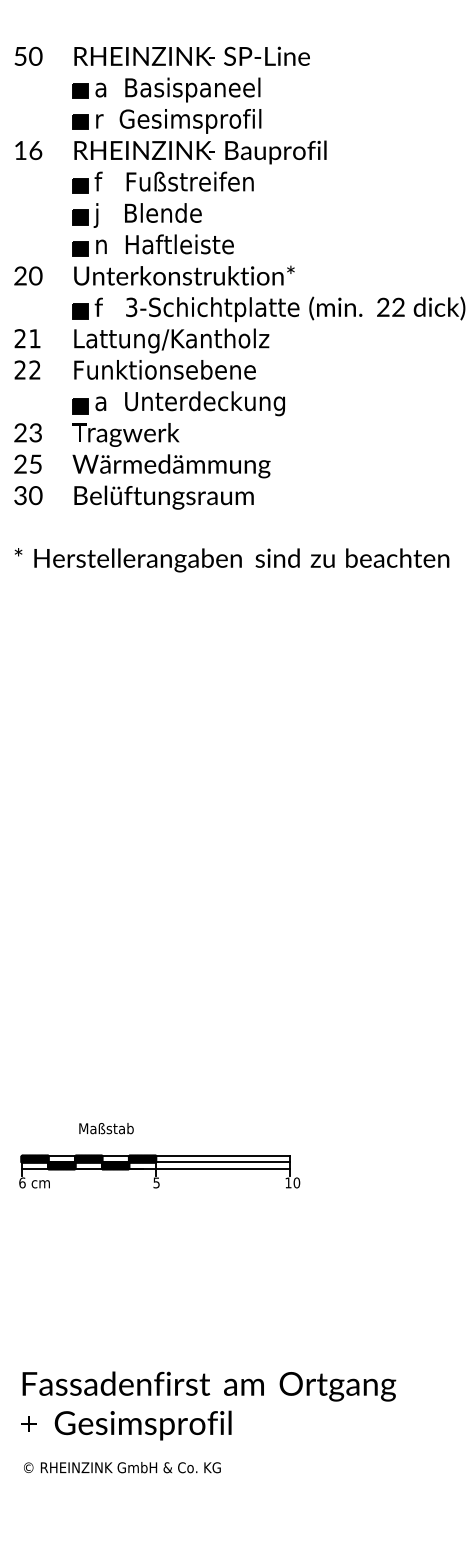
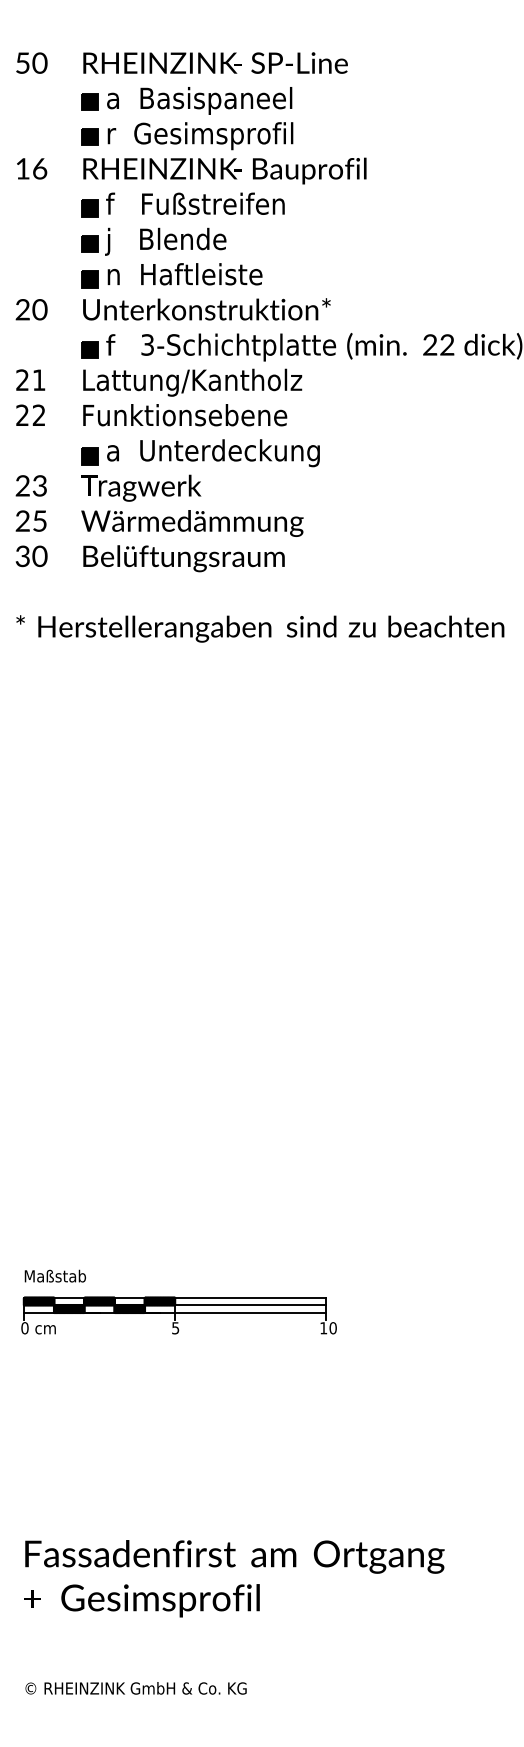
text: (106, 1128) -> (55, 1276), moved
text: (22, 1182) -> (25, 1327), 6 -> 0
text: (122, 1467) -> (136, 1688), moved

